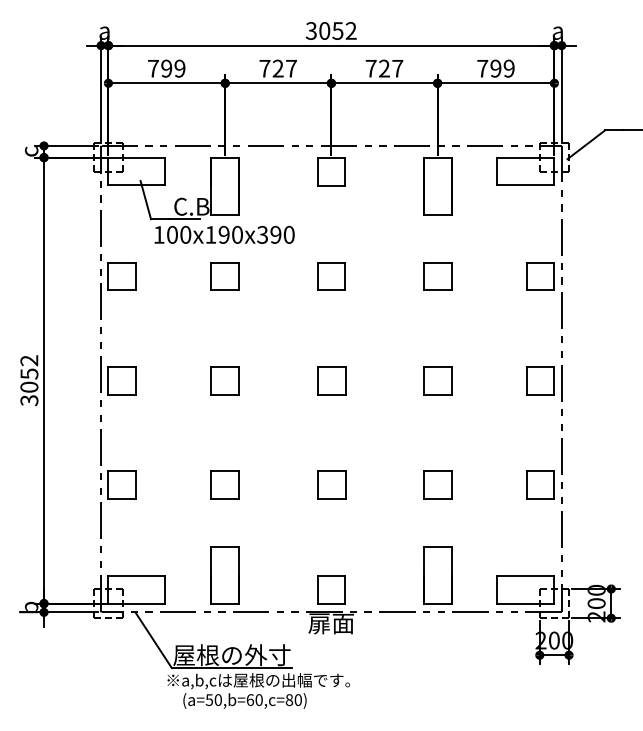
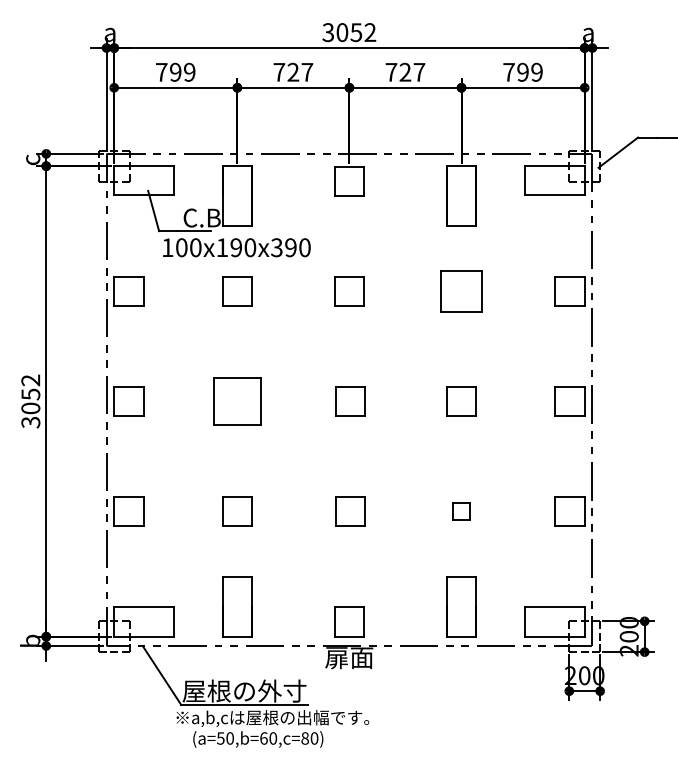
part: (437, 276) -> (461, 291), size x1.4
part: (224, 380) -> (236, 401), size x1.6
part: (437, 484) -> (461, 511), size x0.6

